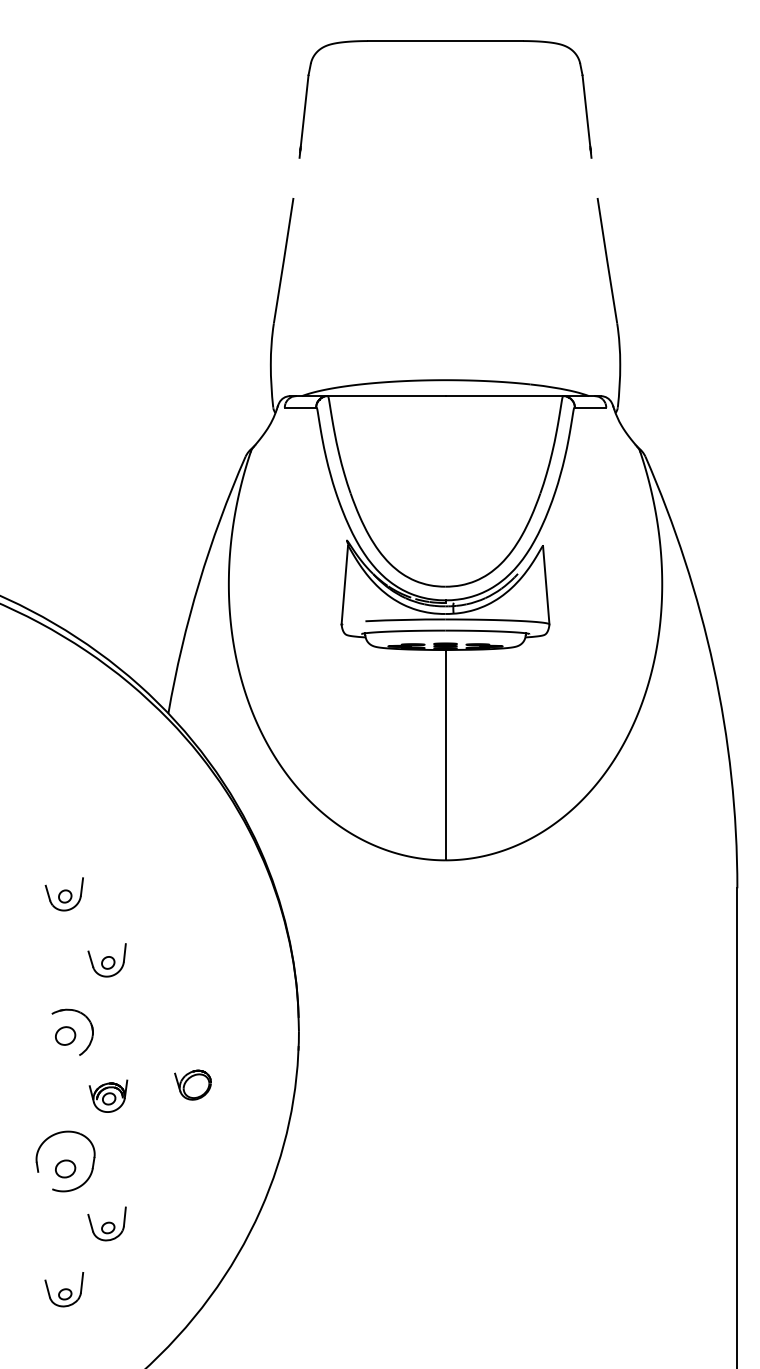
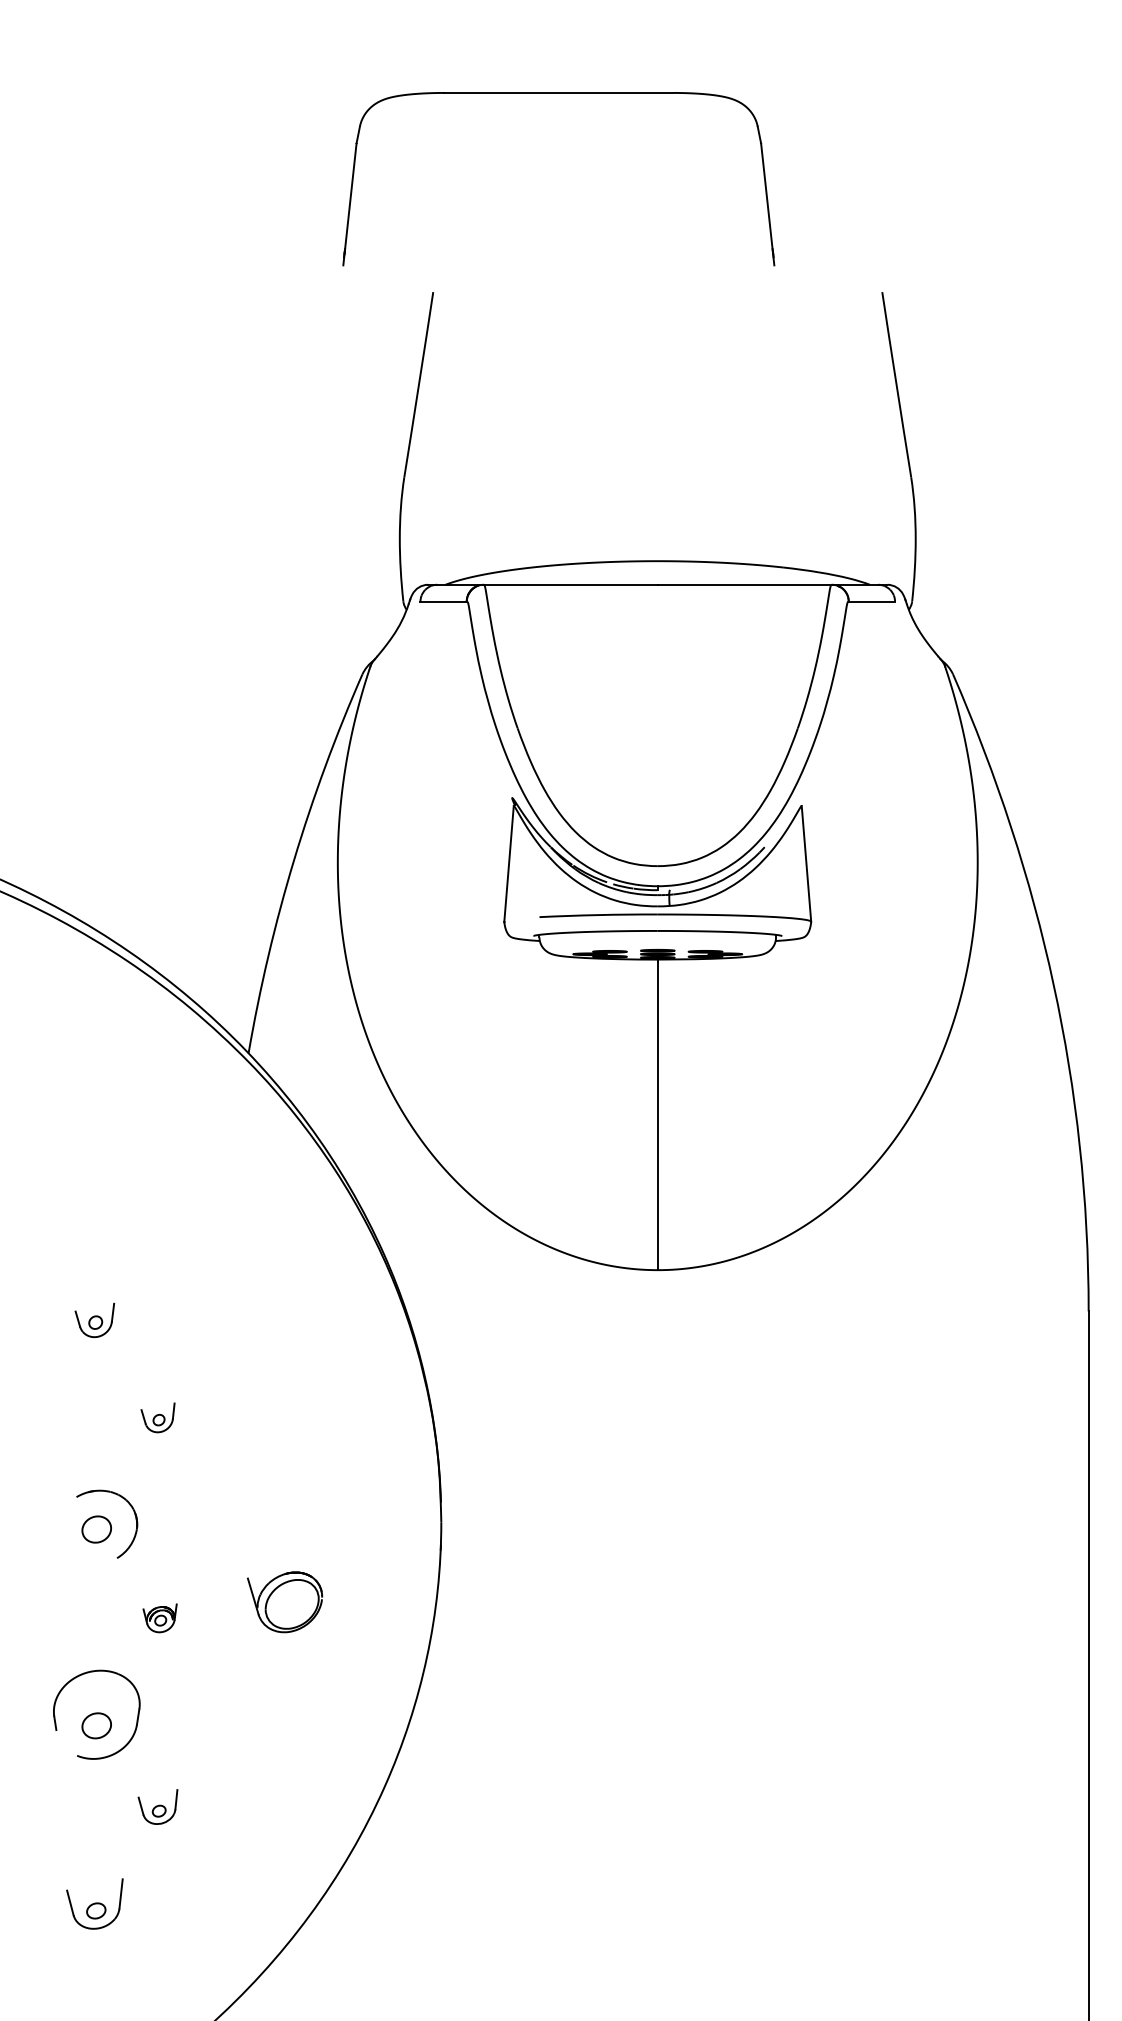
part: (445, 41) -> (558, 93), moved
part: (63, 894) -> (93, 1320), size x0.7
part: (106, 960) -> (157, 1418), size x0.6
part: (192, 1084) -> (284, 1601), size x1.4
part: (108, 1095) -> (160, 1617), size x0.6
part: (106, 1223) -> (157, 1806), size x0.7

